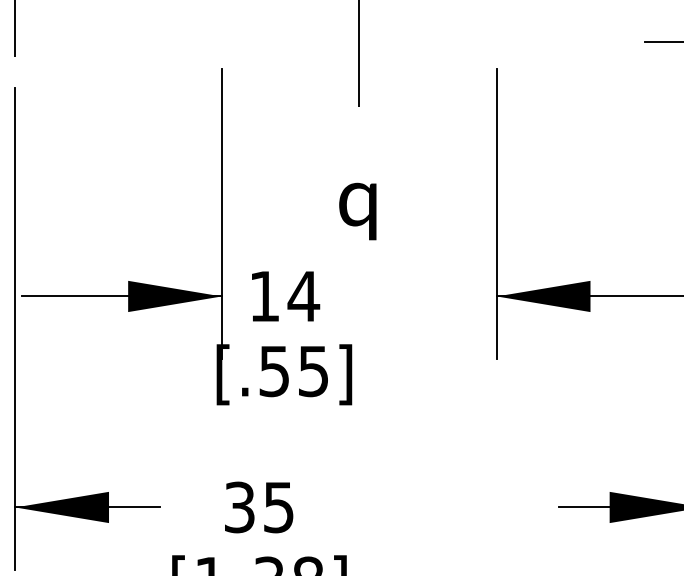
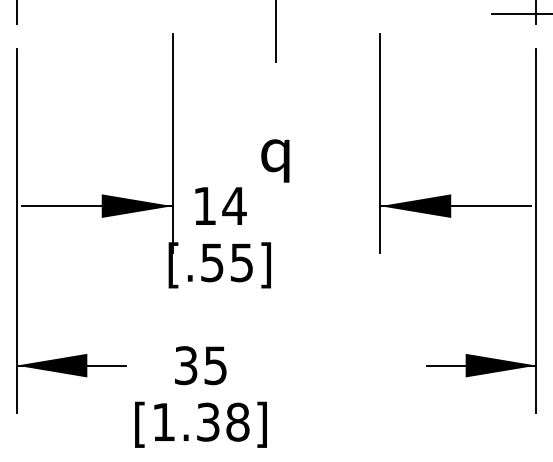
text: (358, 210) -> (275, 160), moved

